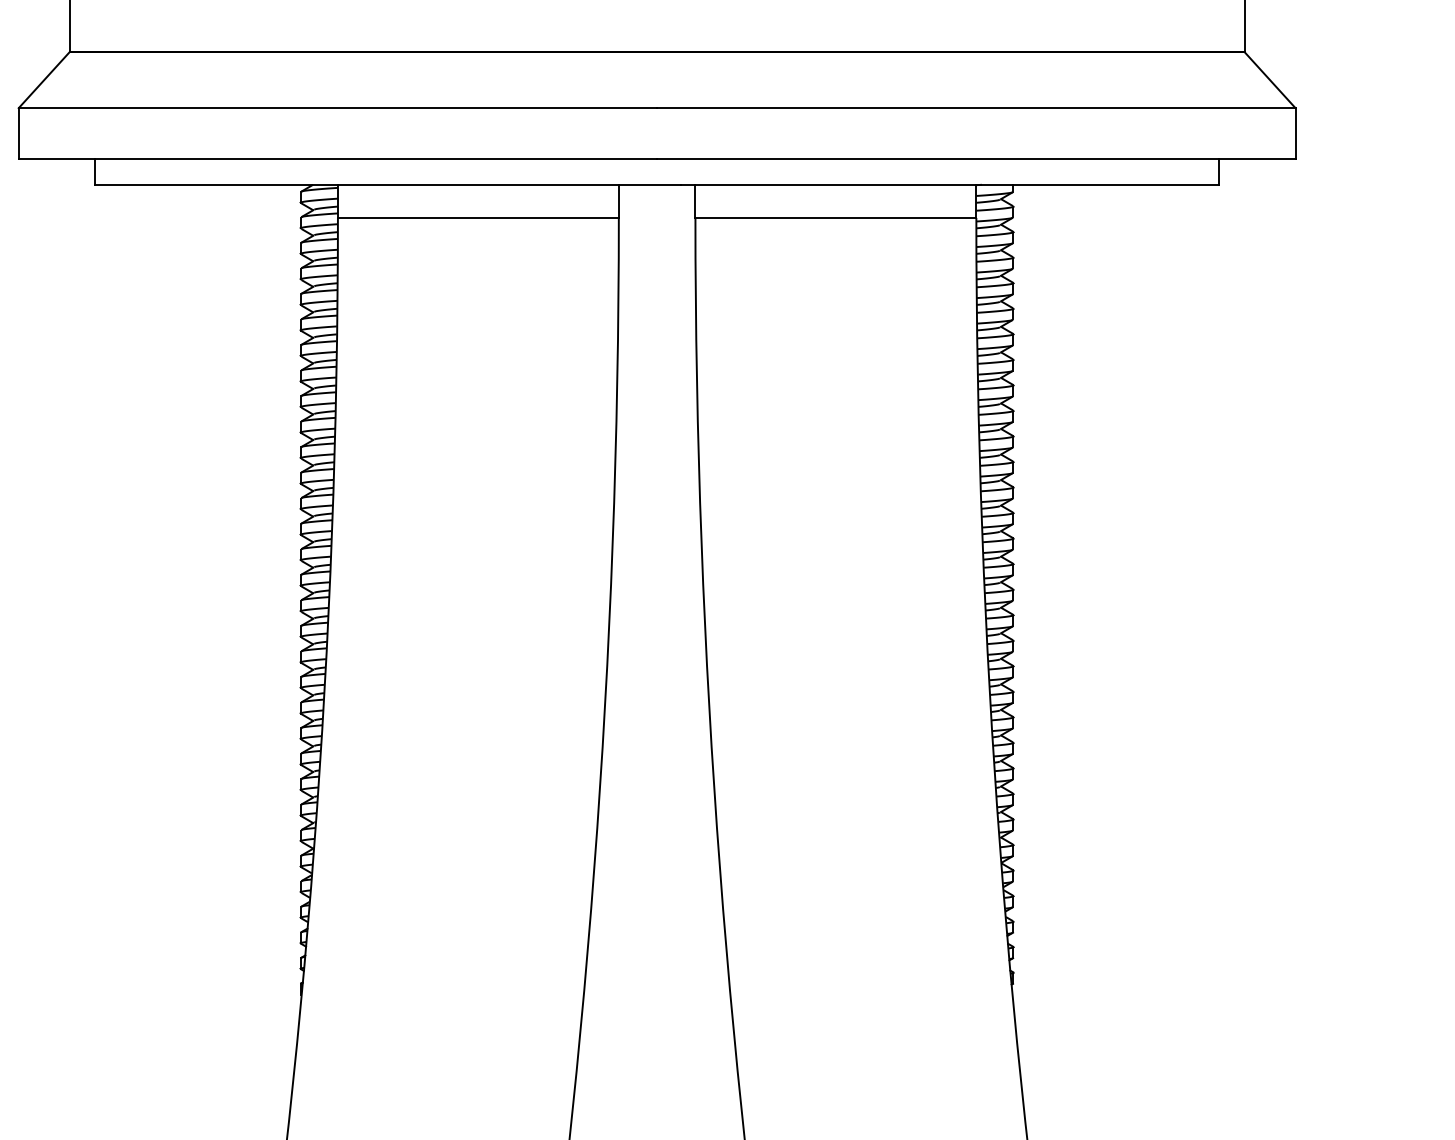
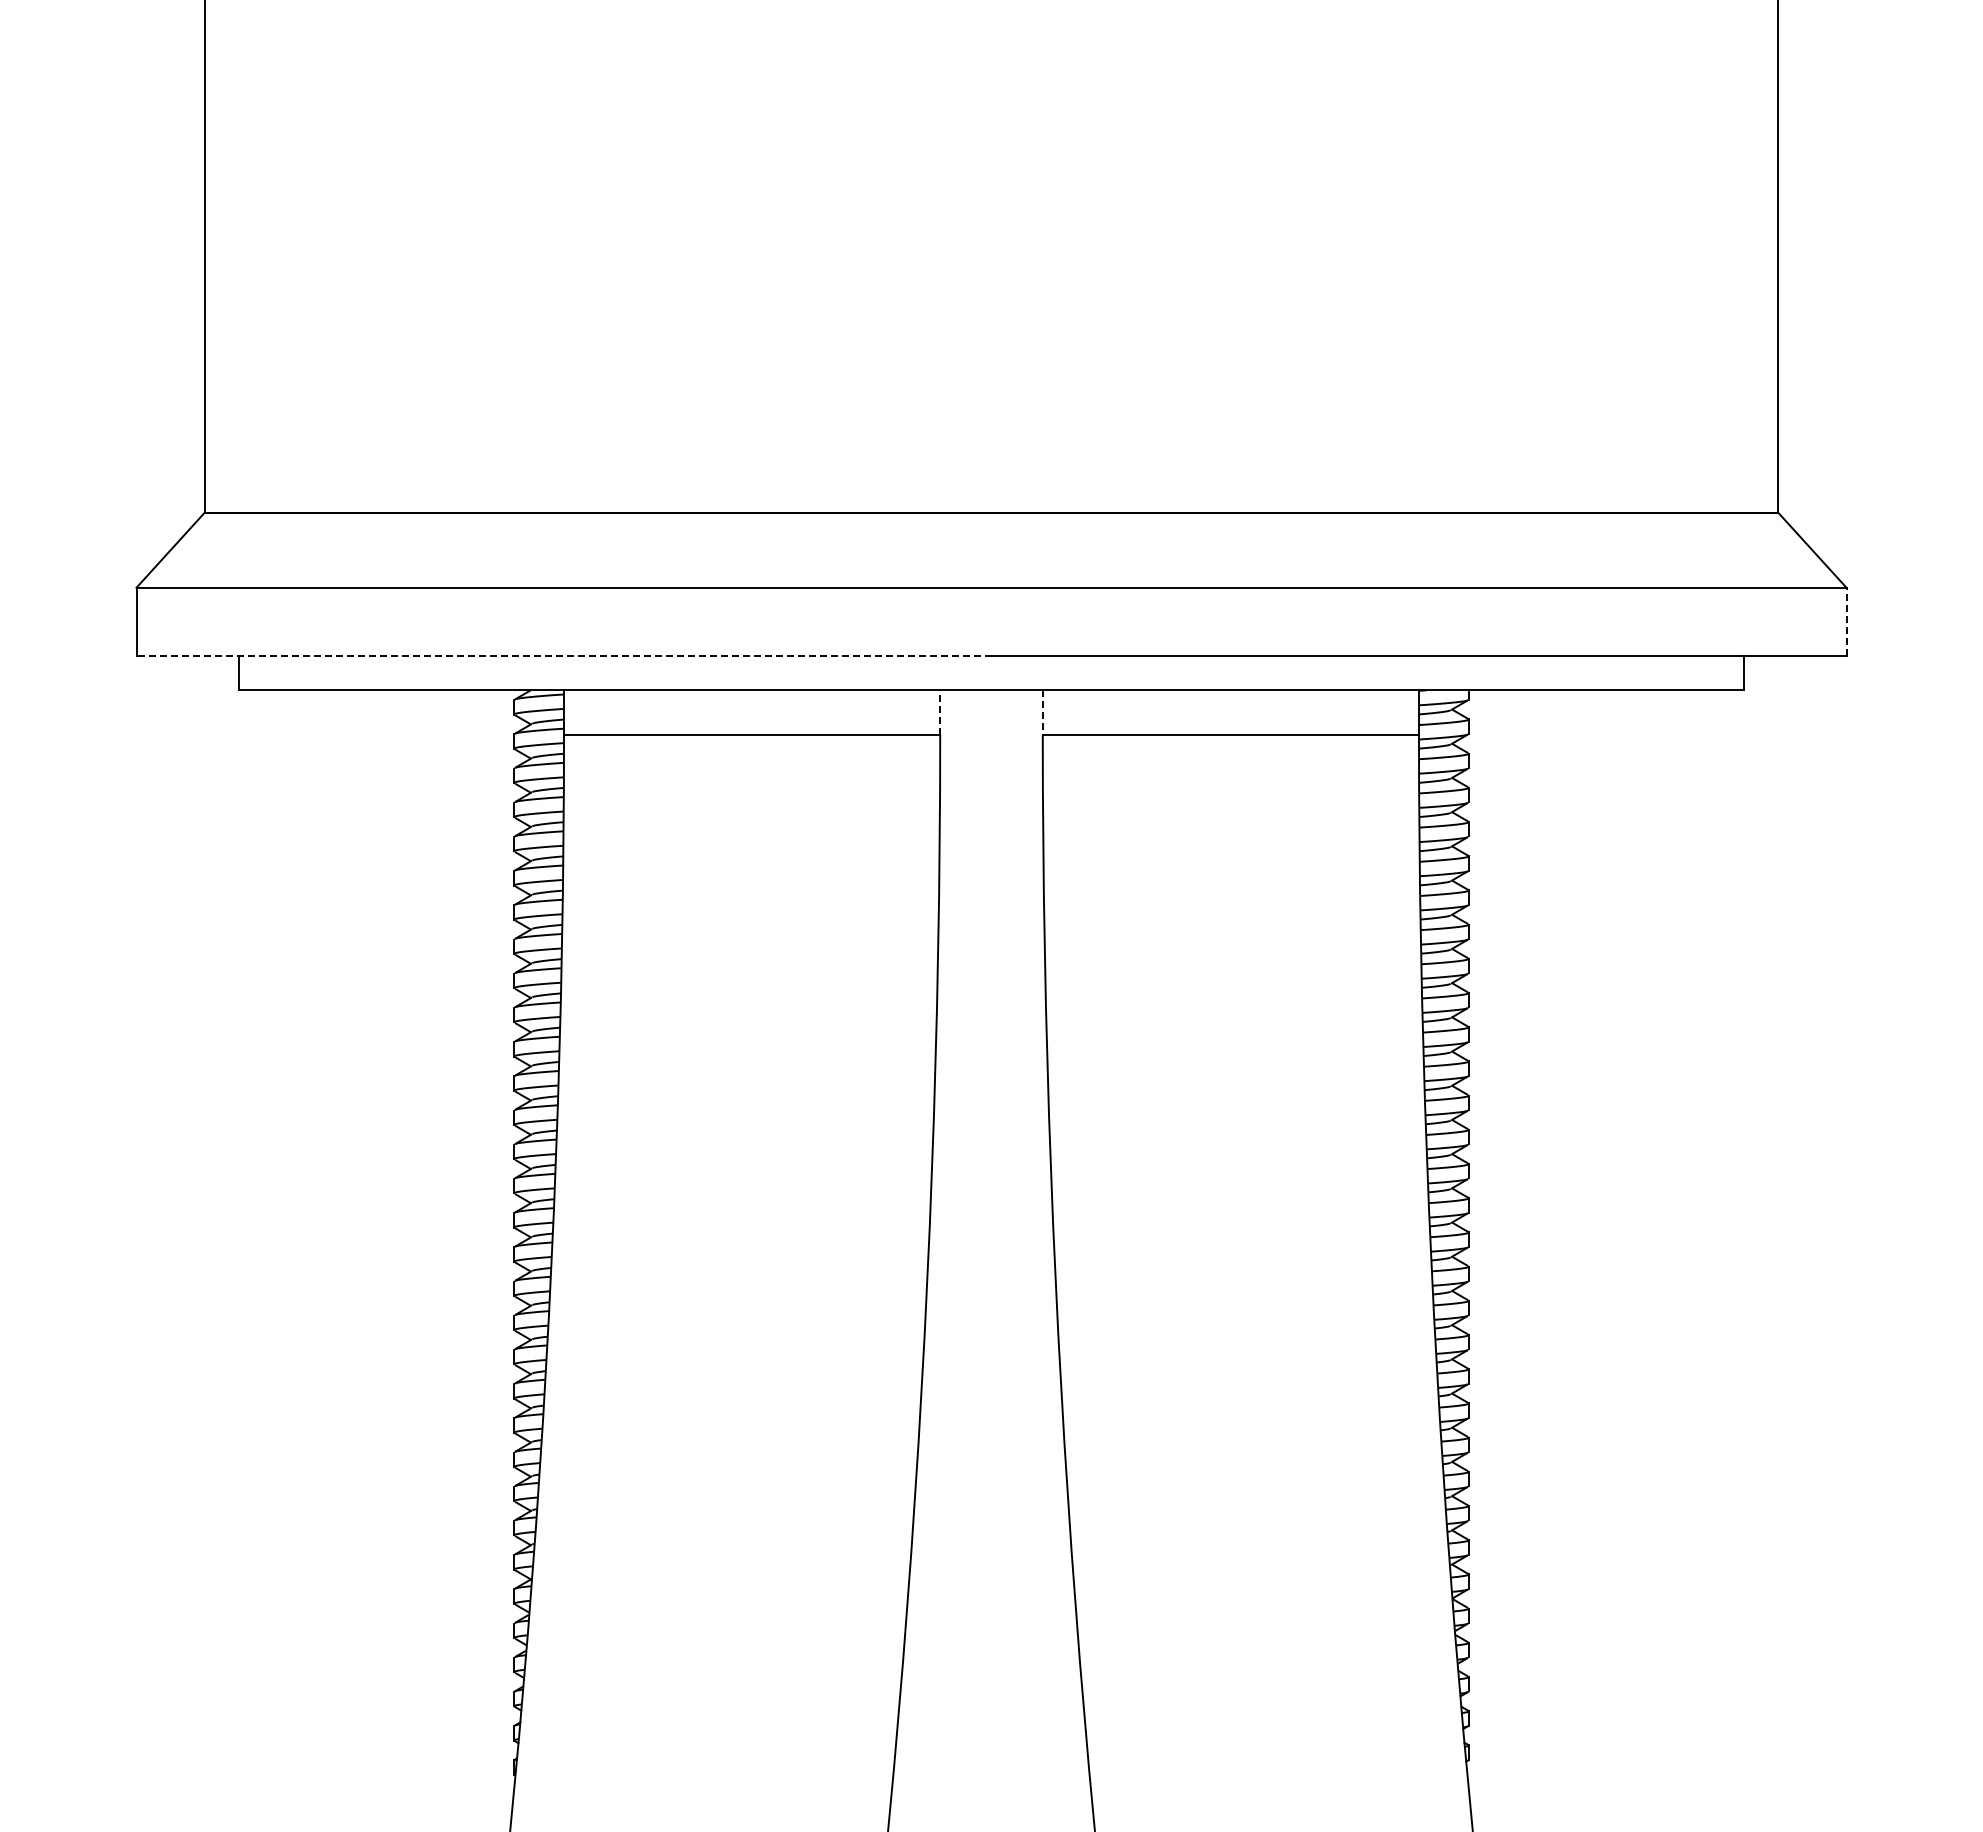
line: (1295, 133) -> (1846, 621), solid -> dashed
line: (337, 159) -> (563, 656), solid -> dashed
line: (619, 201) -> (940, 712), solid -> dashed
line: (695, 202) -> (1042, 713), solid -> dashed

